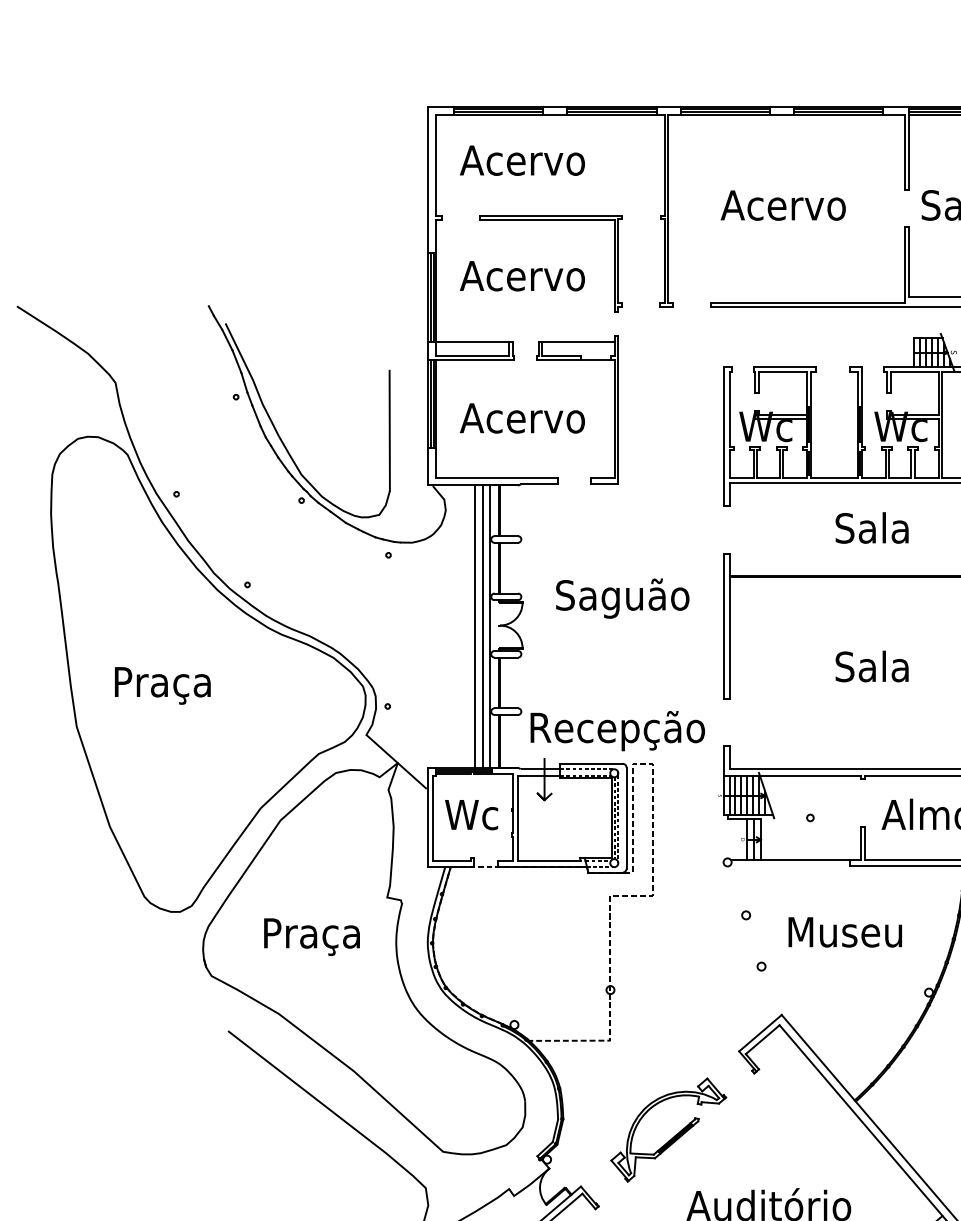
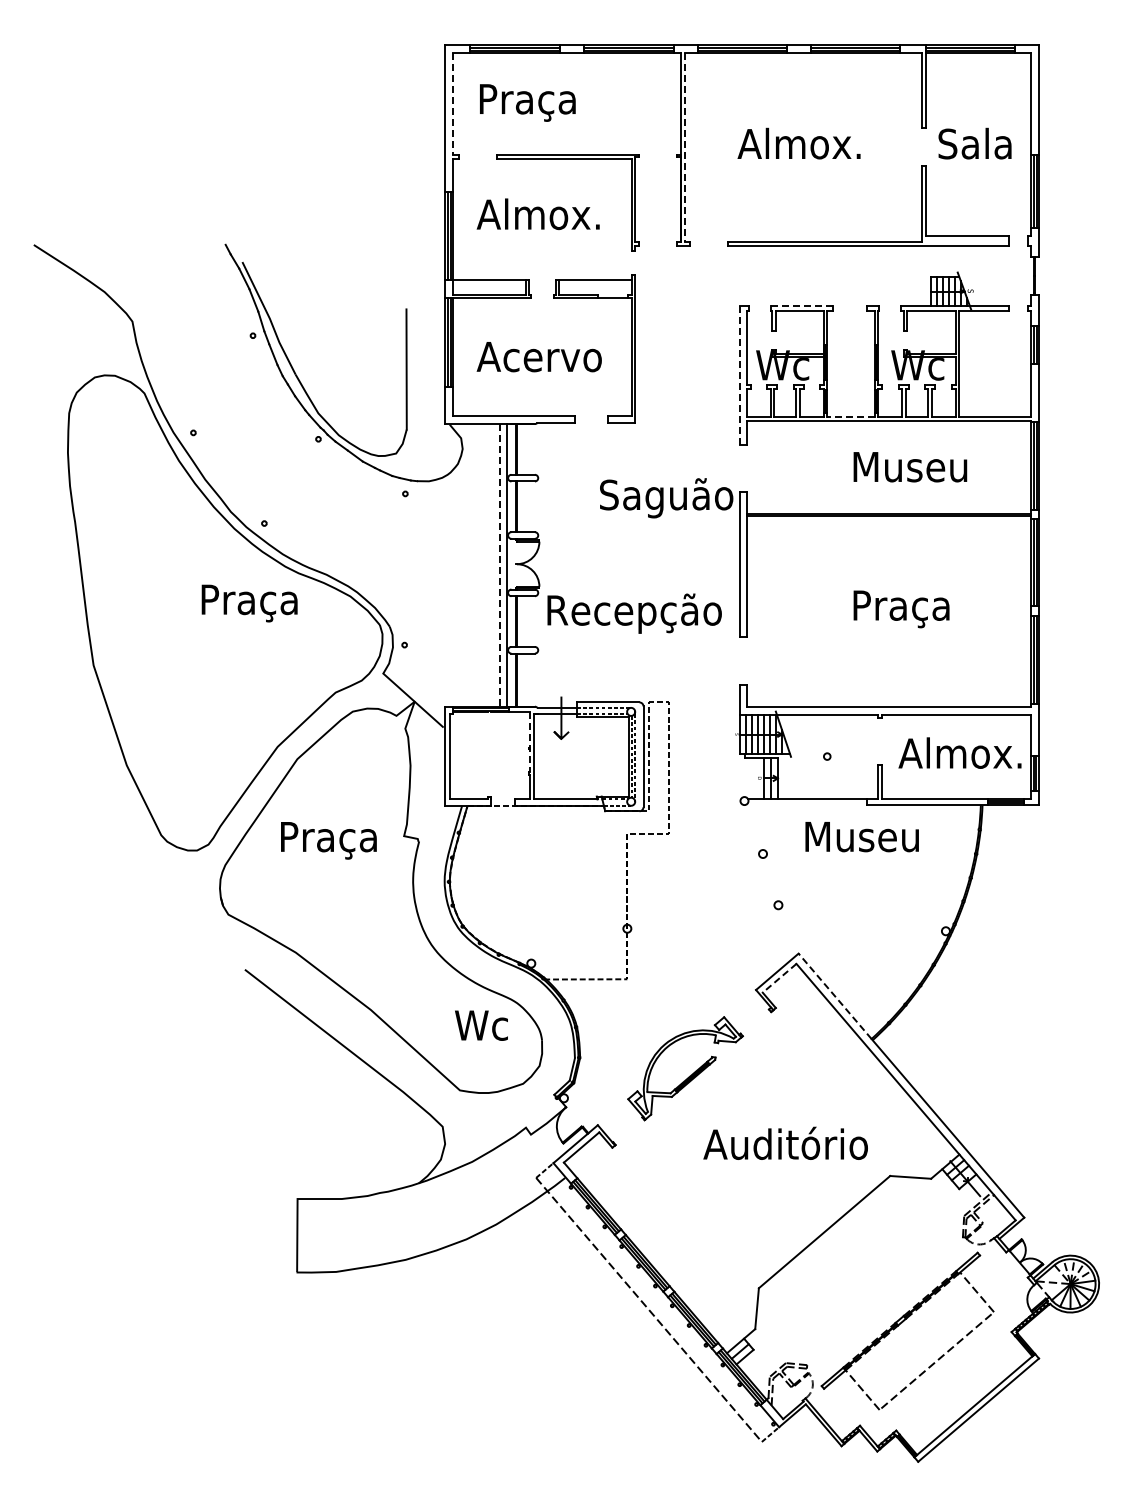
text: (521, 163) -> (538, 102), Acervo -> Praça
line: (436, 165) -> (453, 104), solid -> dashed
text: (796, 204) -> (813, 143), Acervo -> Almox.
line: (668, 209) -> (685, 148), solid -> dashed
text: (535, 275) -> (552, 214), Acervo -> Almox.
line: (784, 367) -> (801, 306), solid -> dashed
line: (723, 436) -> (740, 375), solid -> dashed
line: (834, 477) -> (851, 416), solid -> dashed
text: (892, 527) -> (909, 466), Sala -> Museu
text: (622, 598) -> (666, 498), moved
line: (475, 626) -> (492, 565), removed
line: (482, 626) -> (499, 565), solid -> dashed
text: (883, 669) -> (900, 608), Sala -> Praça
text: (162, 685) -> (249, 603), moved
text: (617, 730) -> (634, 613), moved
line: (512, 803) -> (529, 742), solid -> dashed
text: (471, 814) -> (481, 1025), moved
text: (844, 932) -> (861, 837), moved
text: (311, 936) -> (328, 840), moved
line: (762, 1039) -> (779, 978), solid -> dashed
line: (817, 1056) -> (834, 995), solid -> dashed

